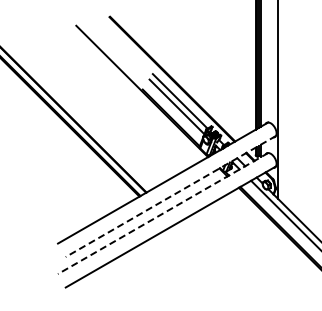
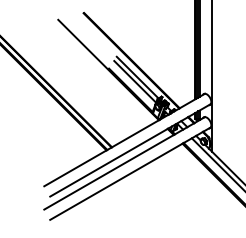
line: (170, 196) -> (130, 150), dashed -> solid
line: (162, 213) -> (124, 163), dashed -> solid

